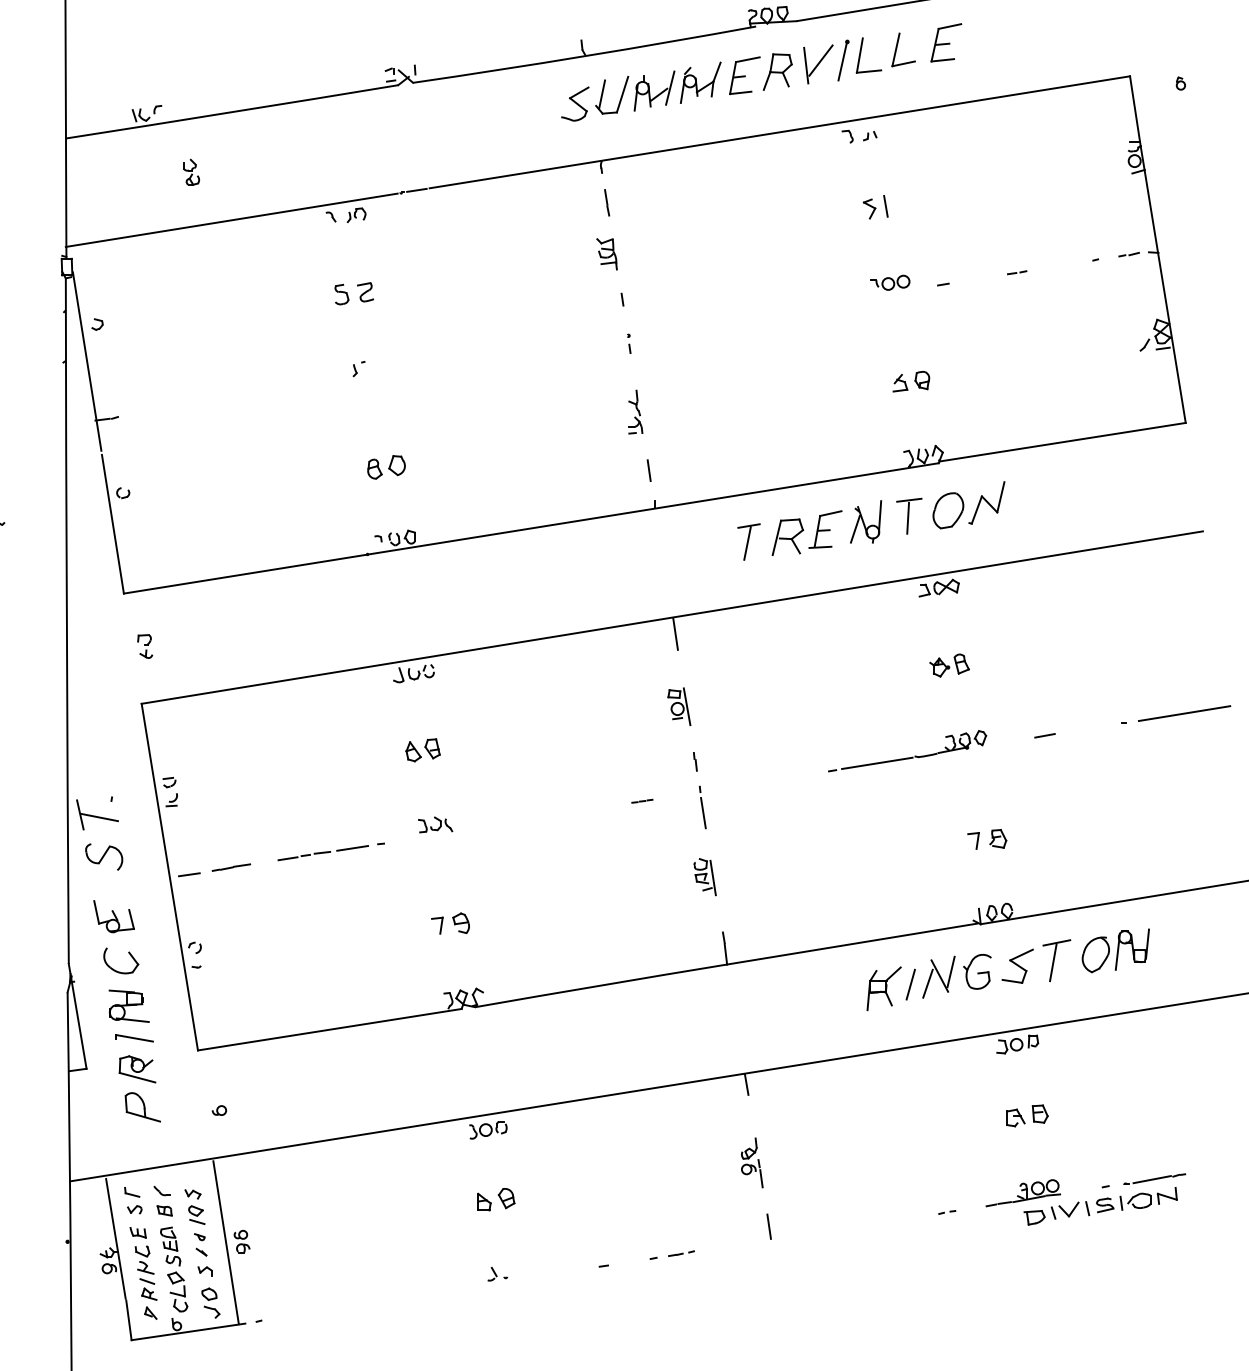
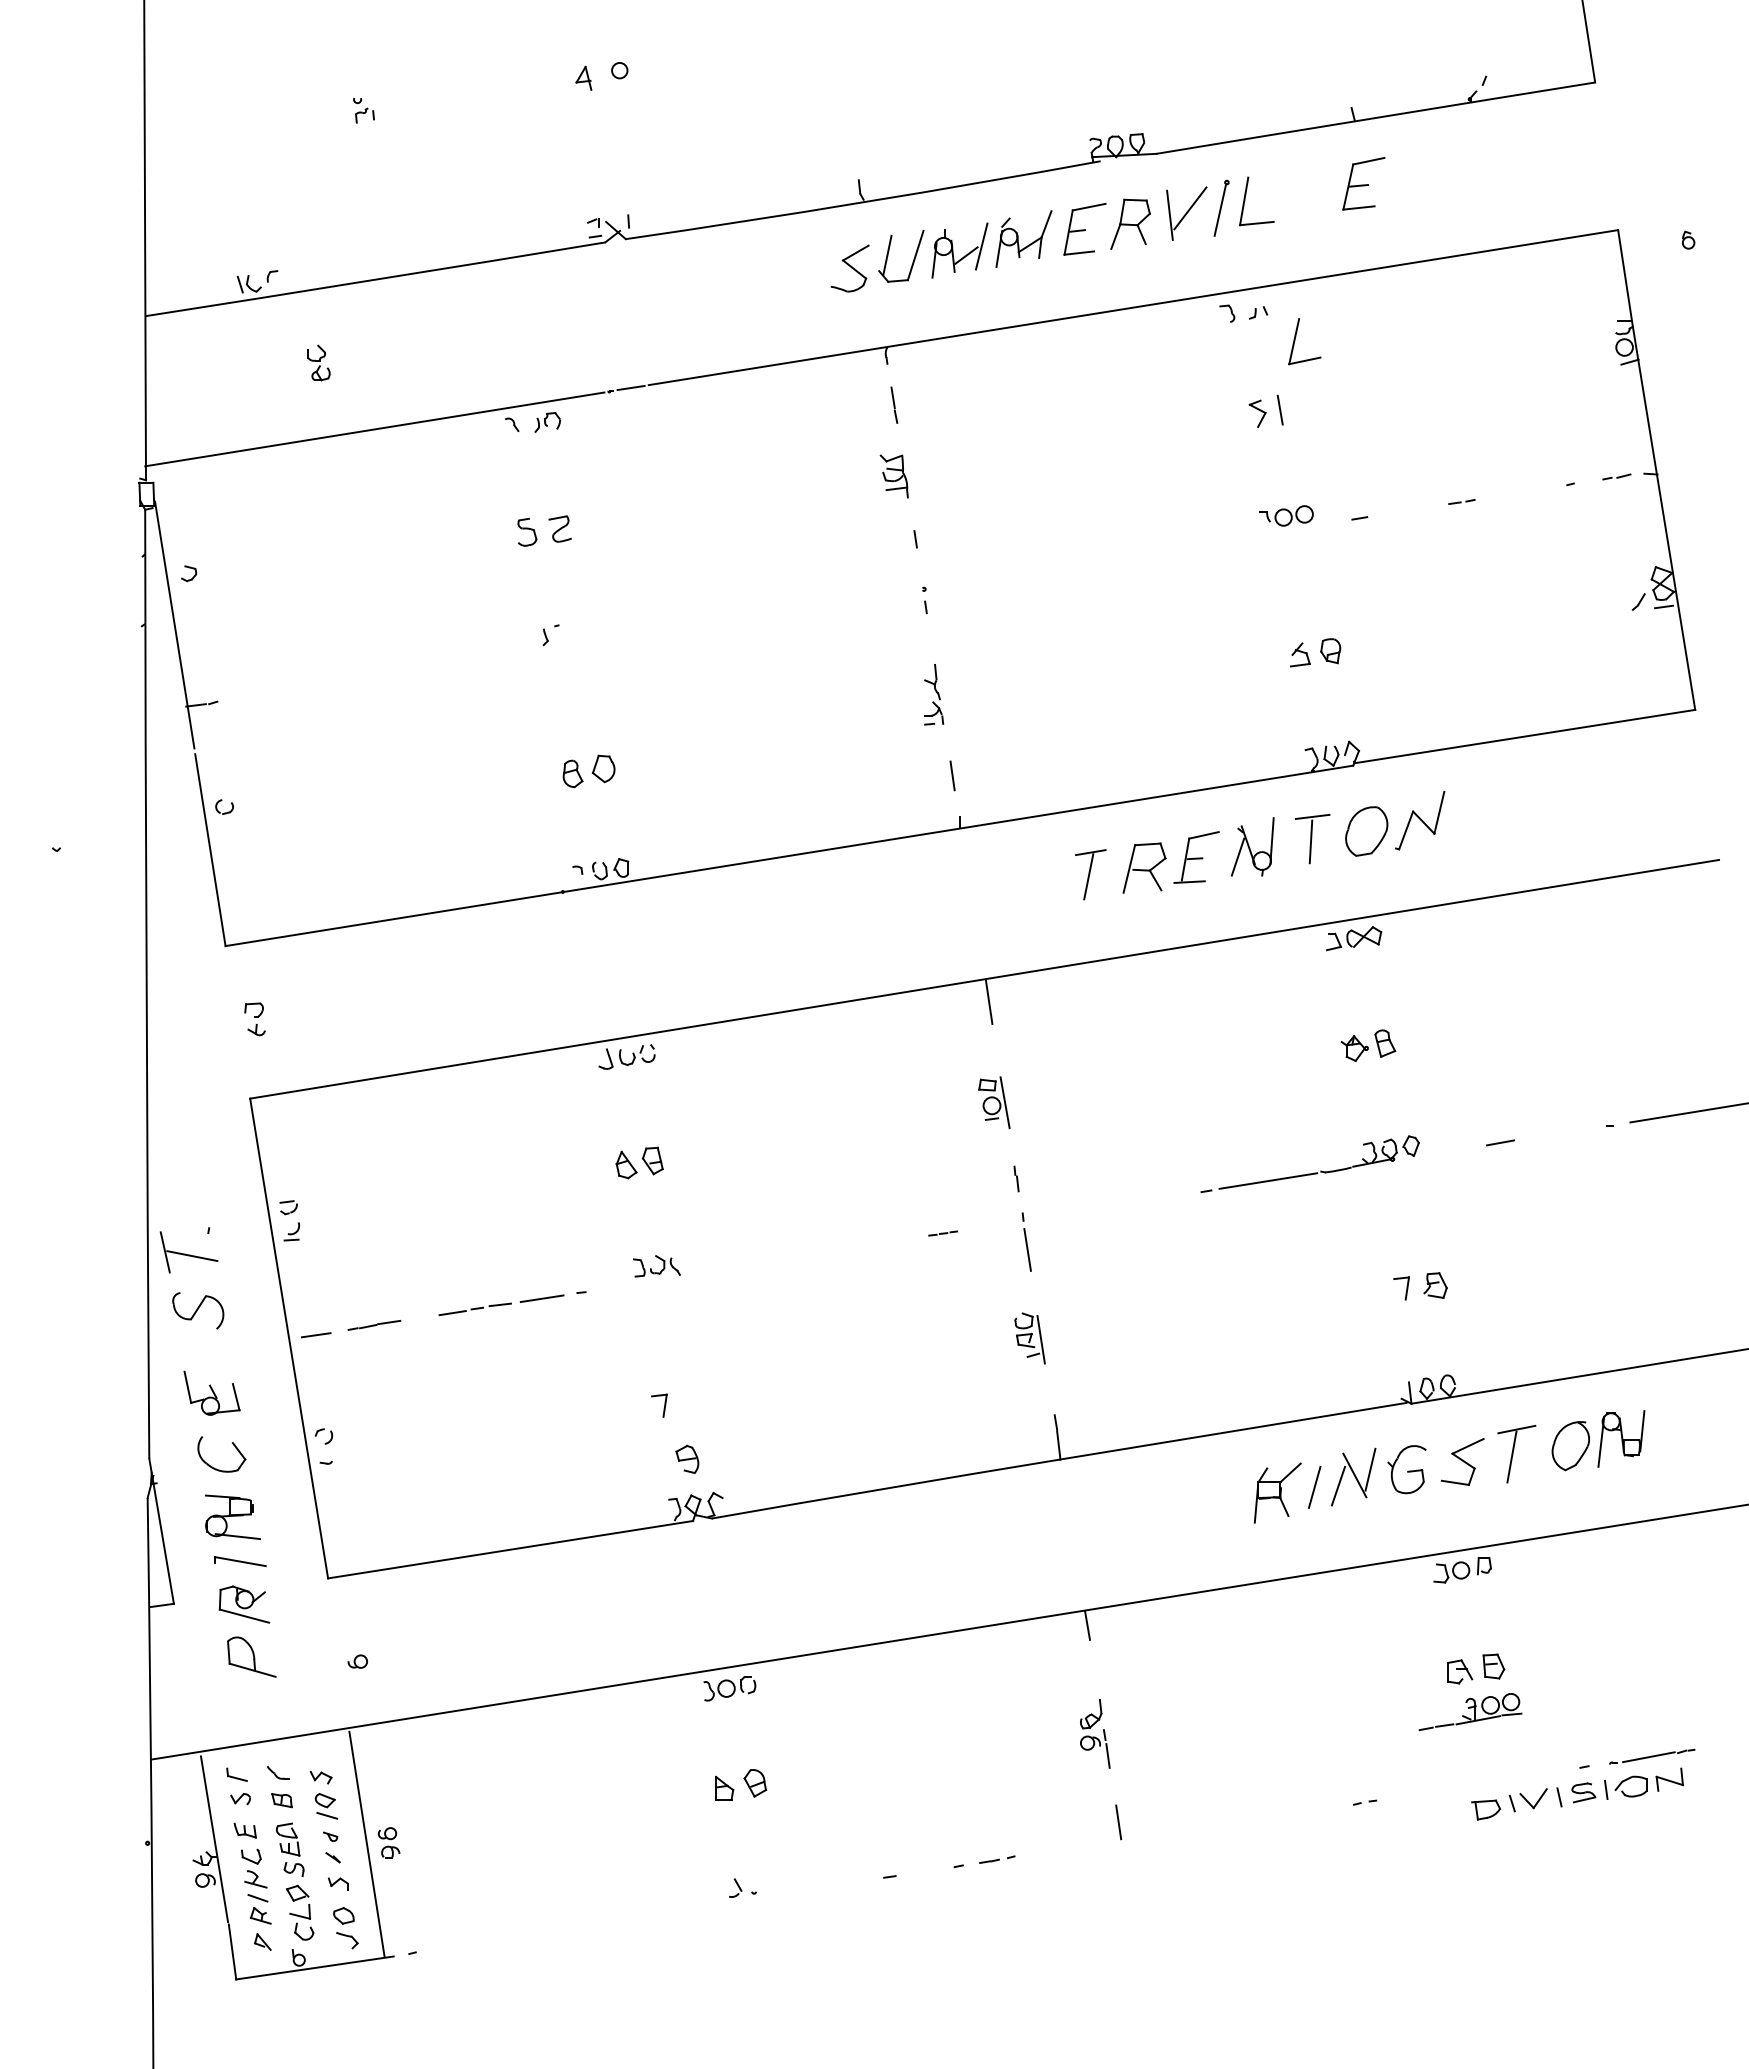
part: (896, 49) -> (1295, 341), moved
part: (461, 922) -> (687, 1458), moved
part: (1023, 1192) -> (1470, 1711), moved

